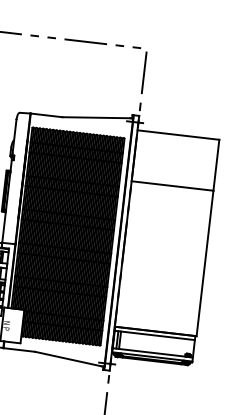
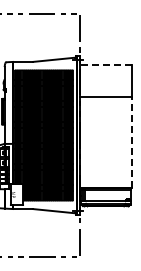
line: (179, 134) -> (106, 64), solid -> dashed
line: (204, 263) -> (131, 142), solid -> dashed

